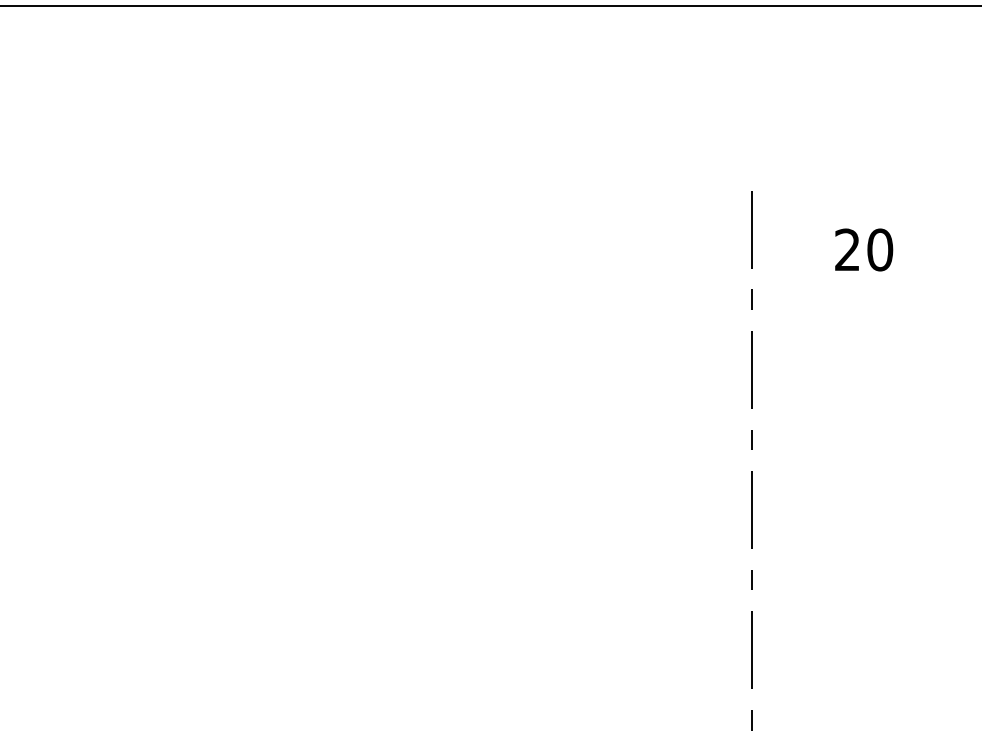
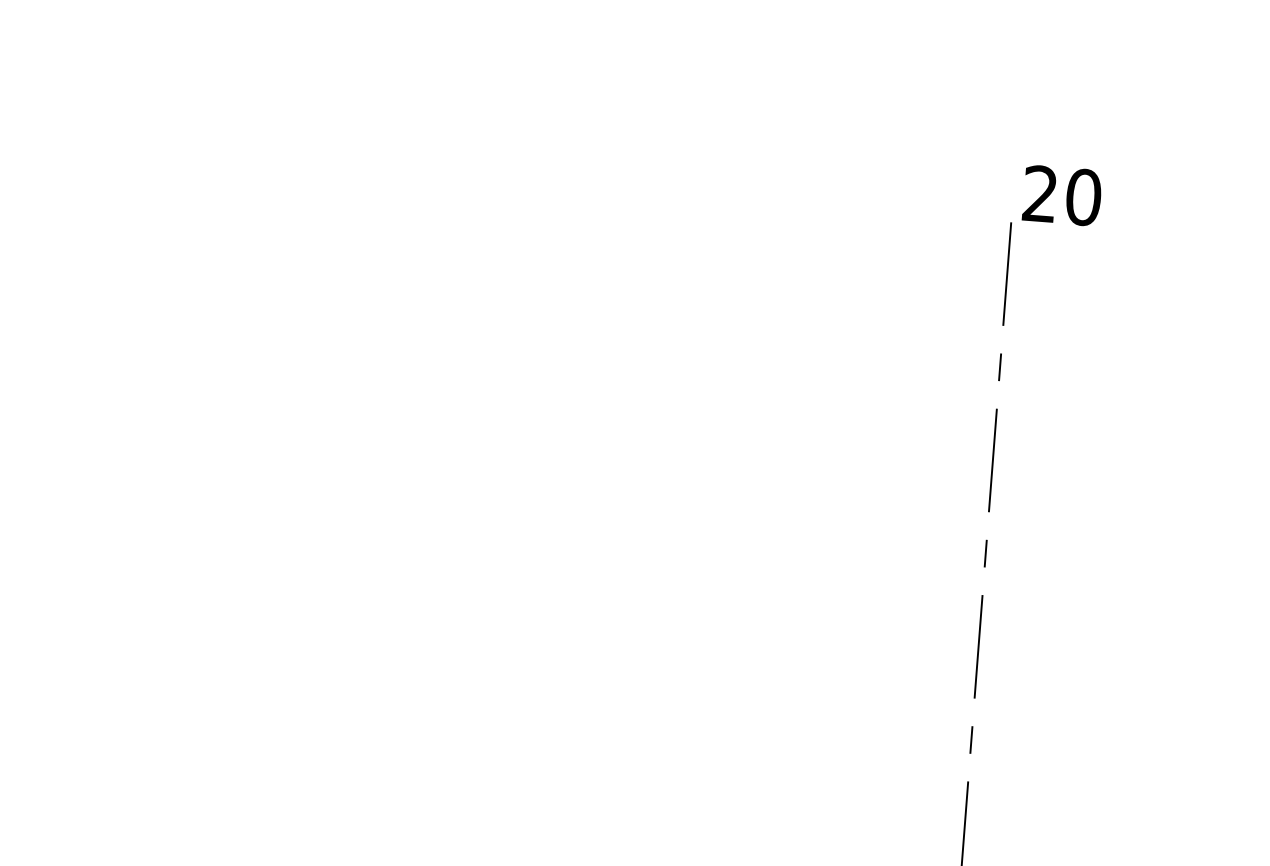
text: (864, 249) -> (1062, 195), moved

